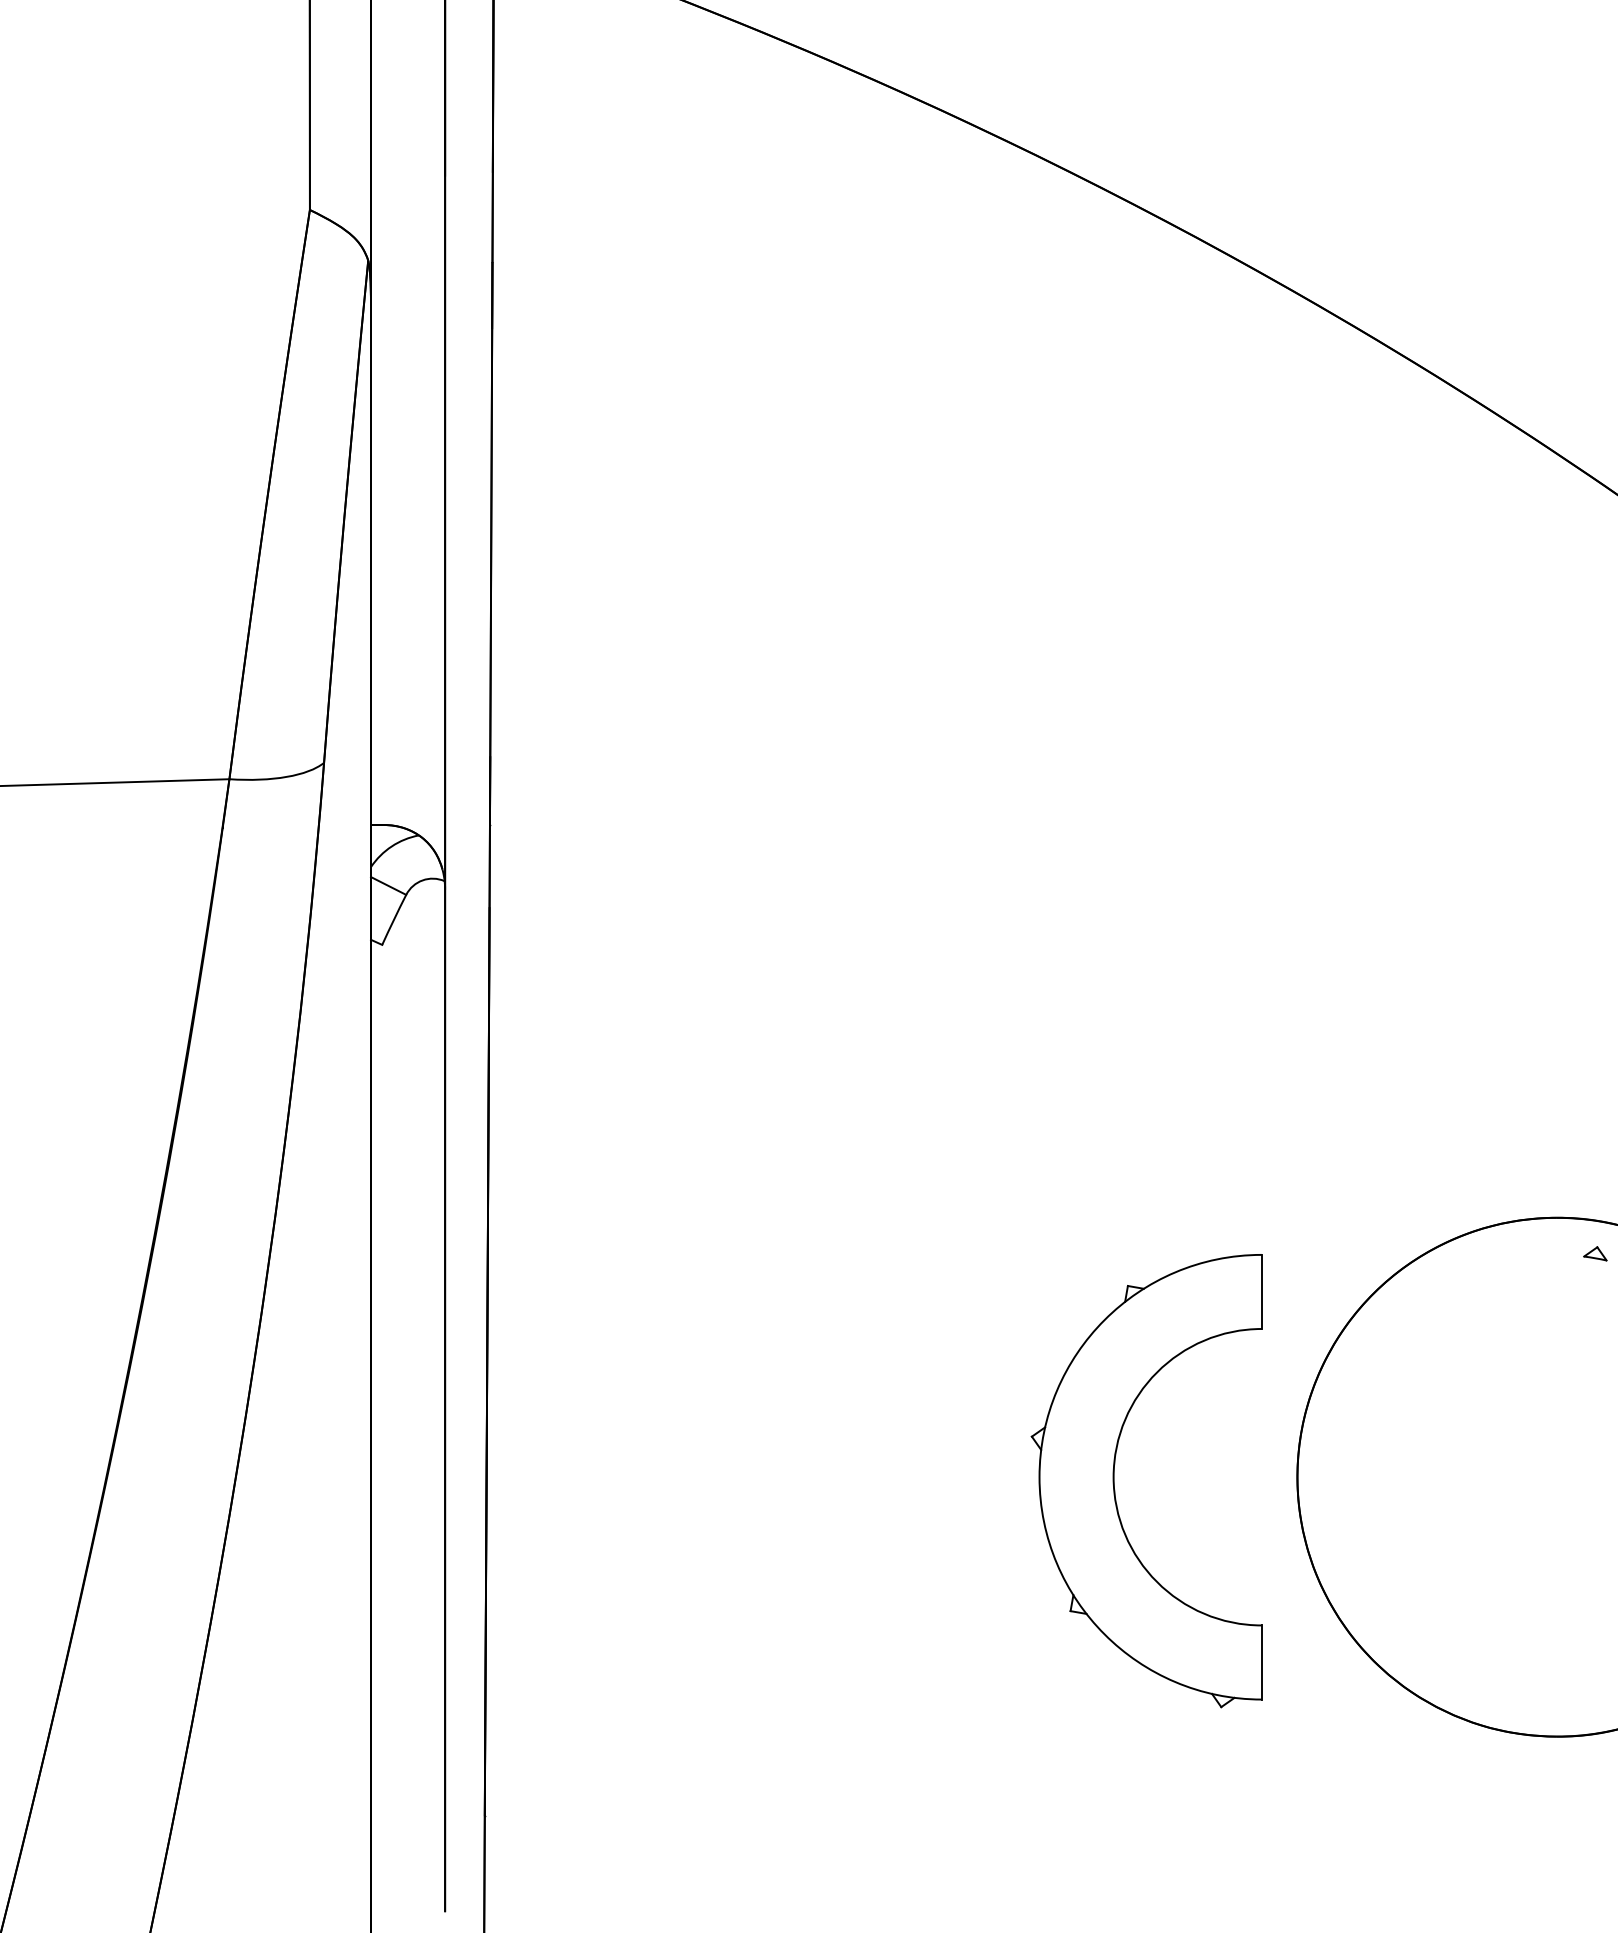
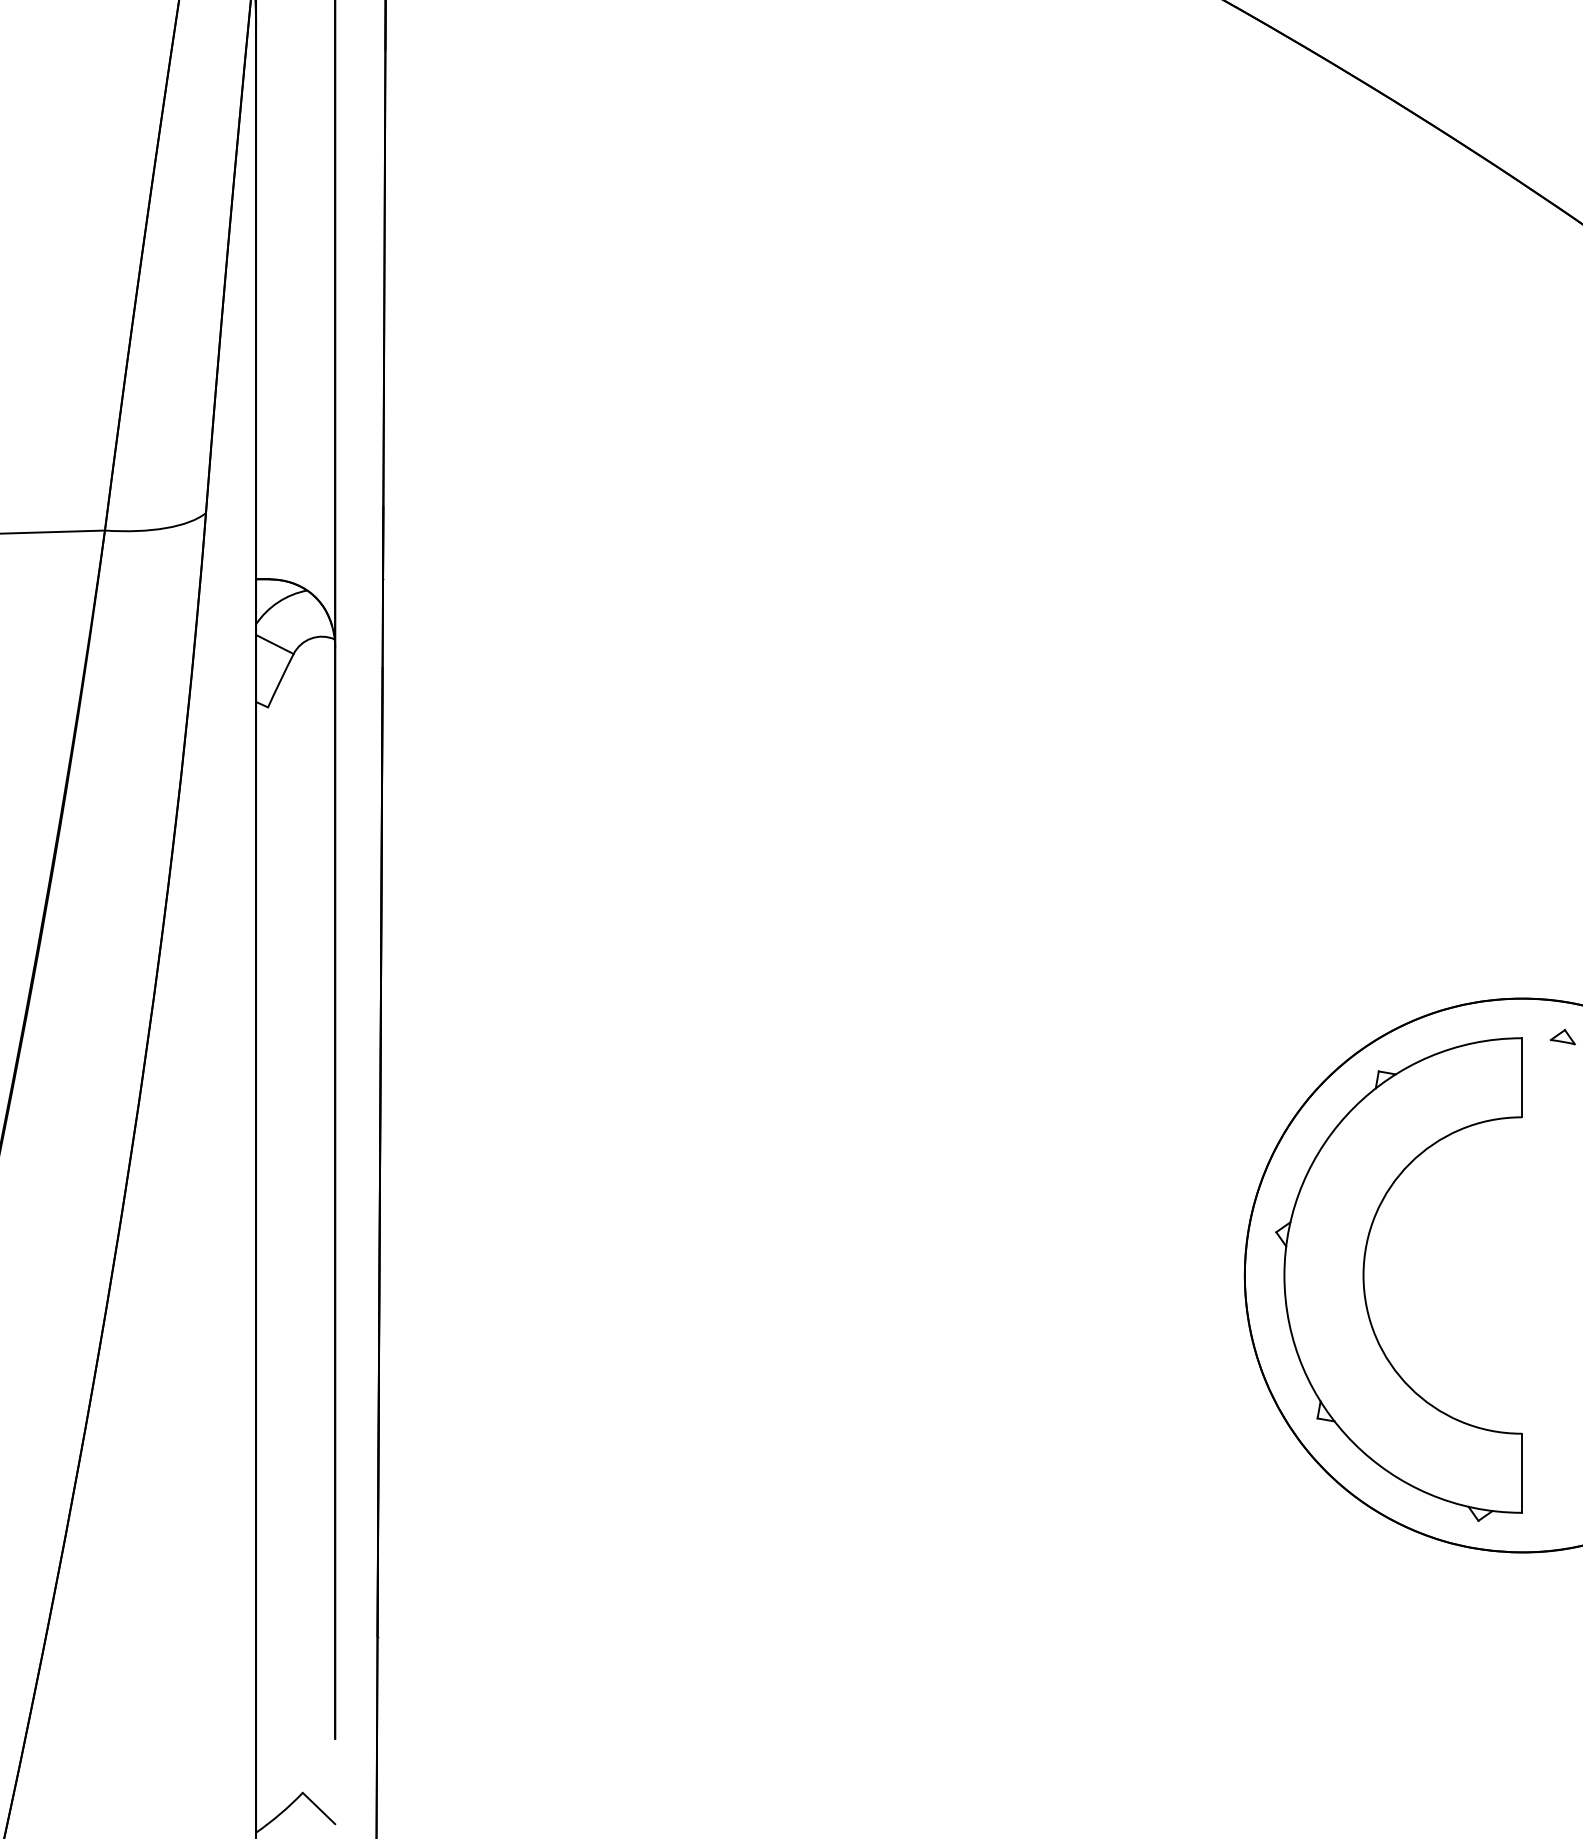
part: (1114, 1481) -> (1364, 1280), moved

